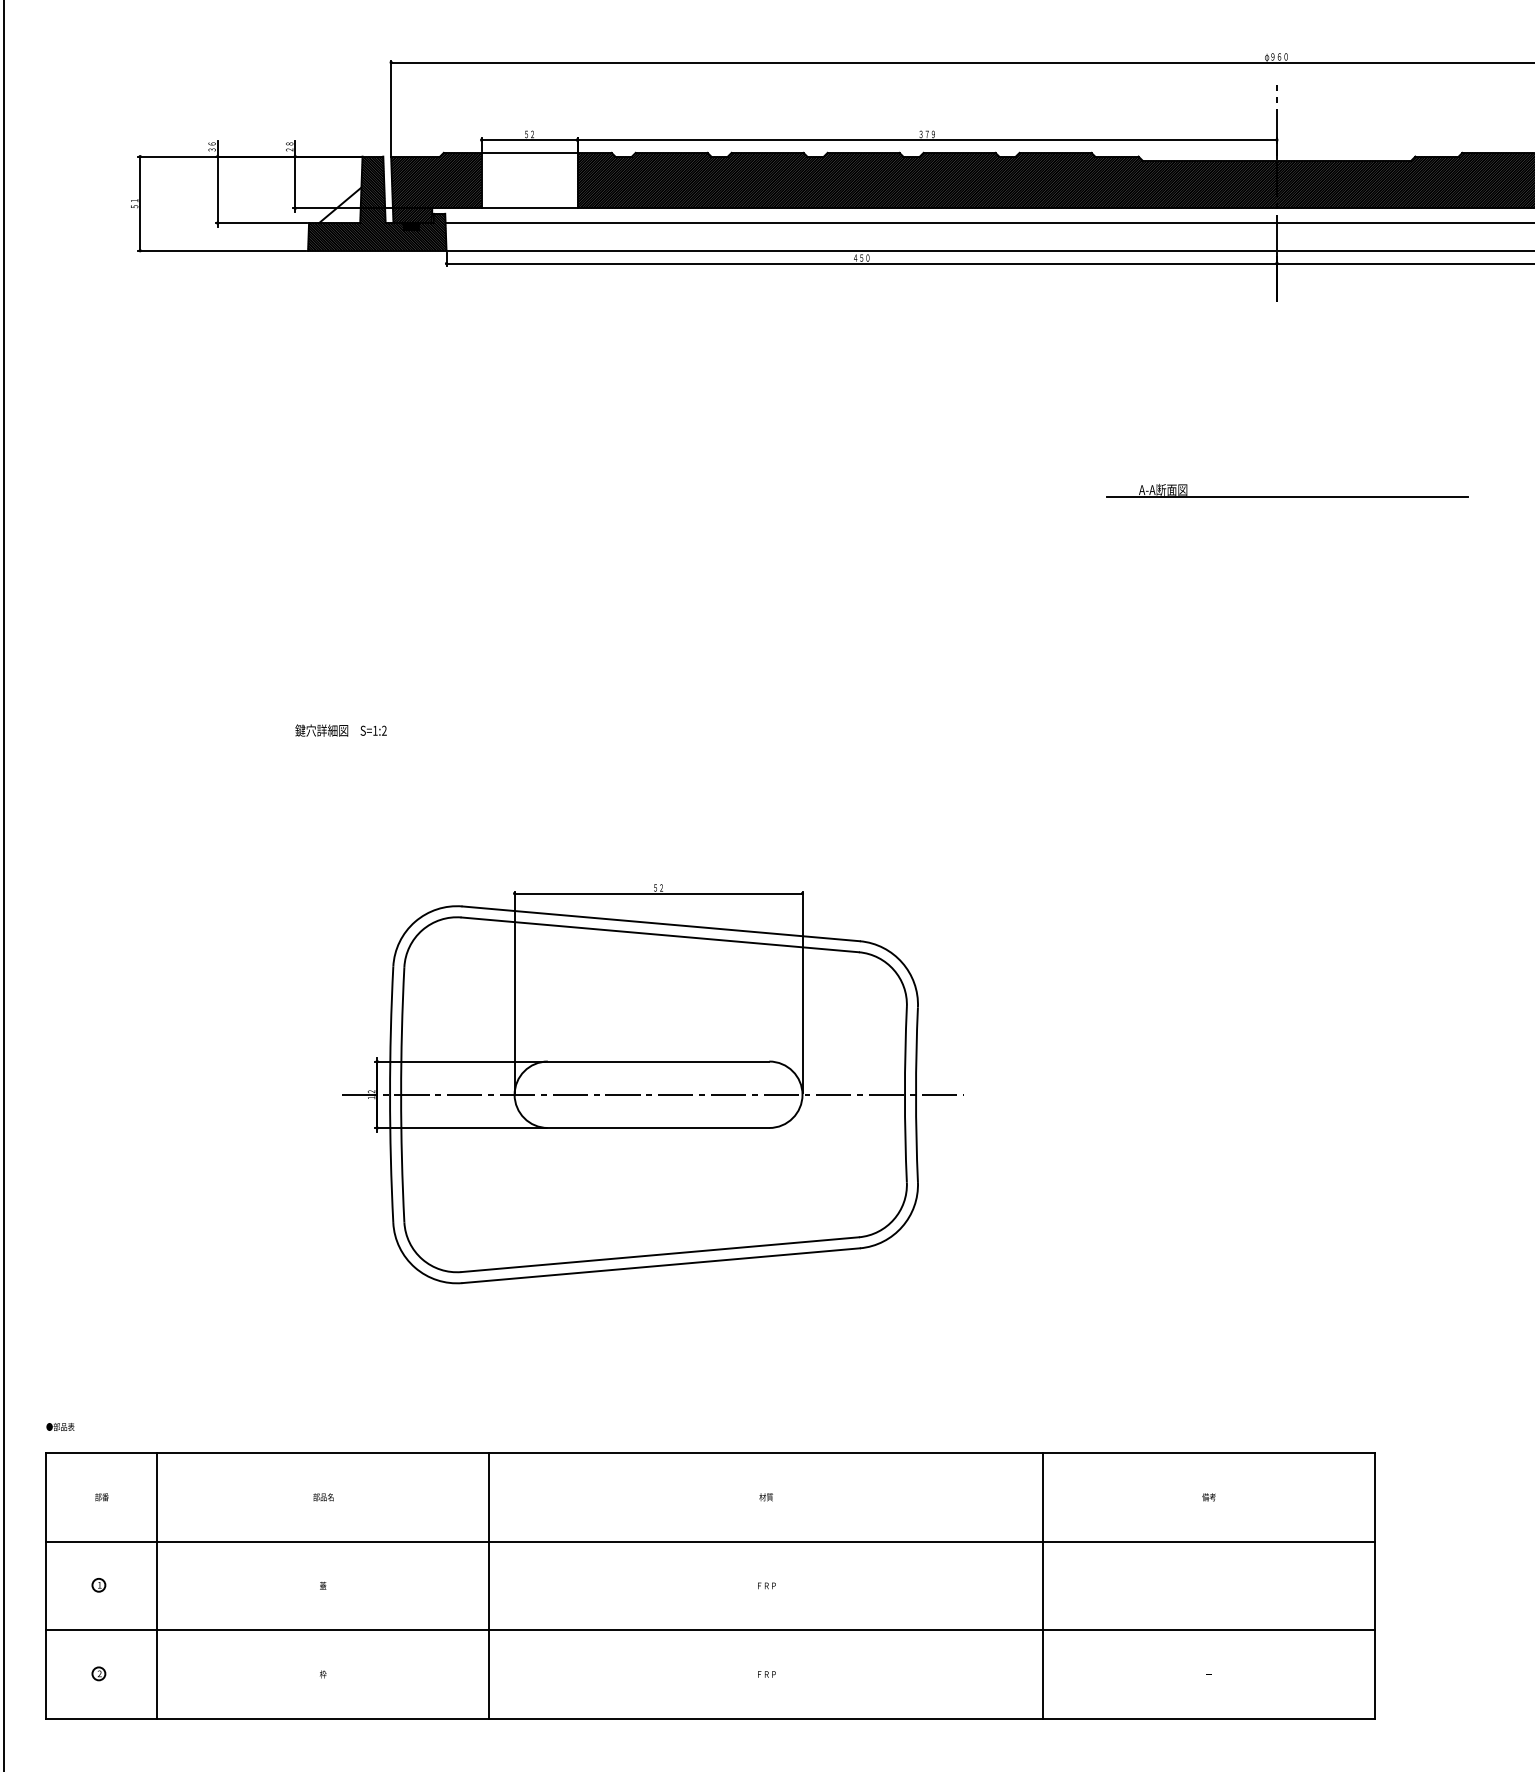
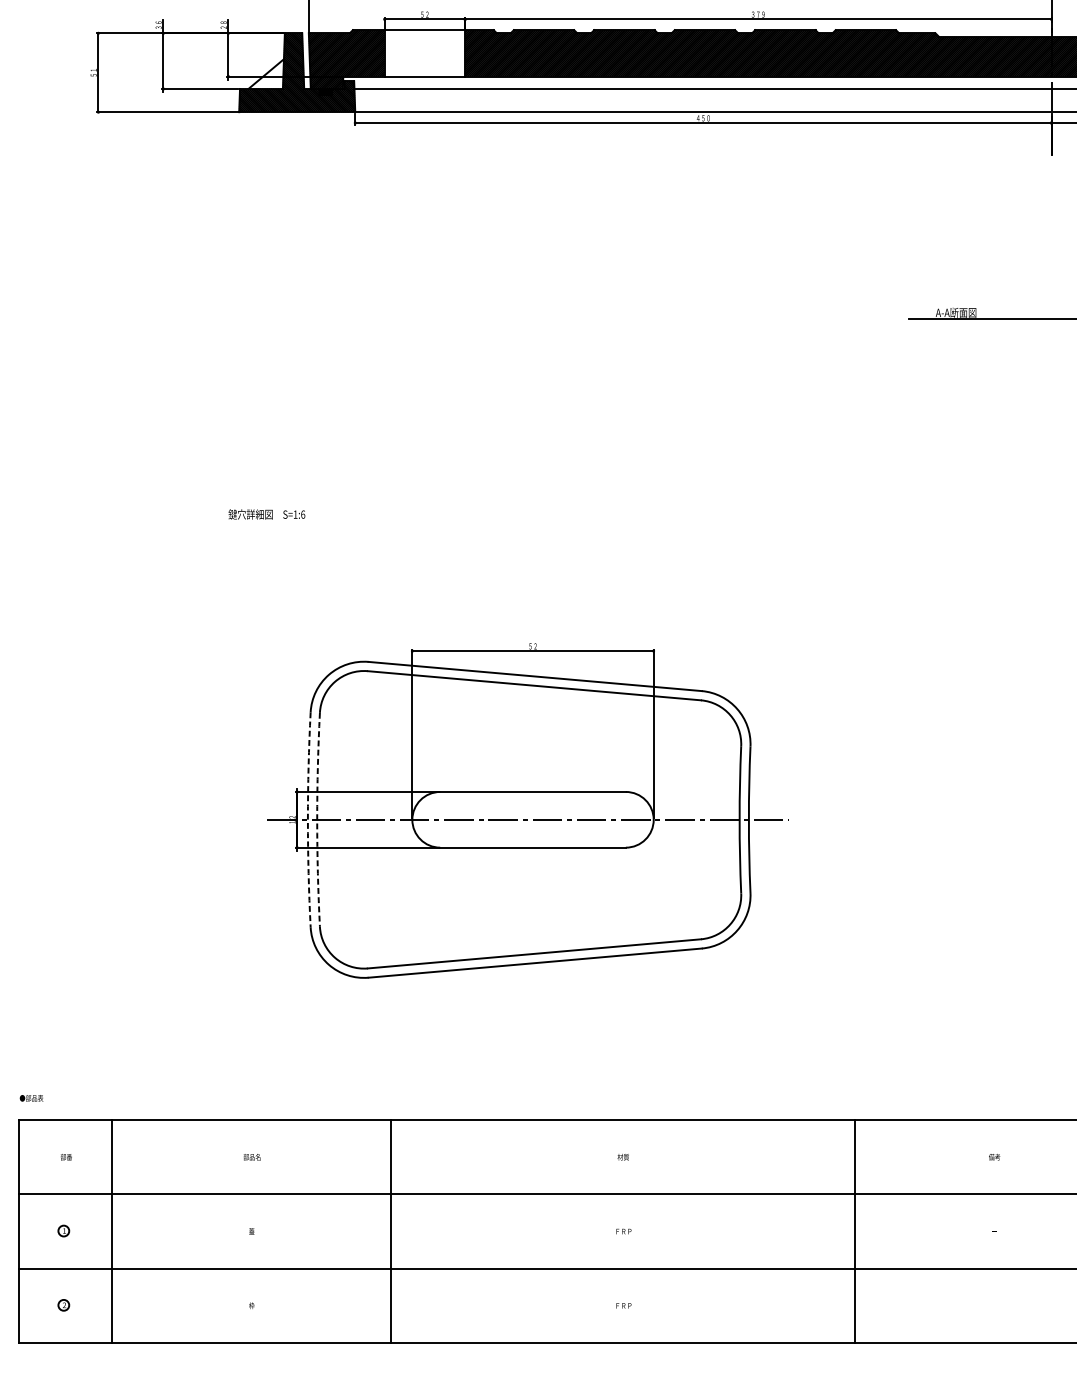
text: (384, 730) -> (303, 514), S=1:2 -> S=1:6
arc: (390, 1094) -> (308, 819), solid -> dashed
arc: (401, 1094) -> (317, 819), solid -> dashed

